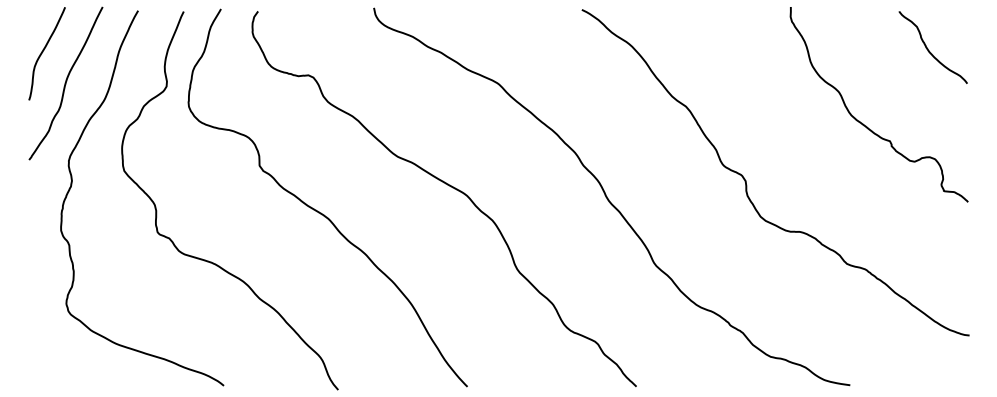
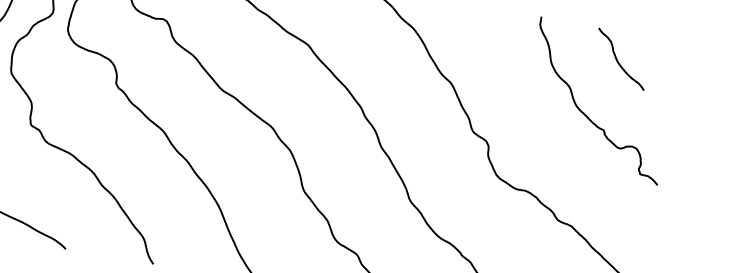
curve: (928, 48) -> (617, 59), moved

